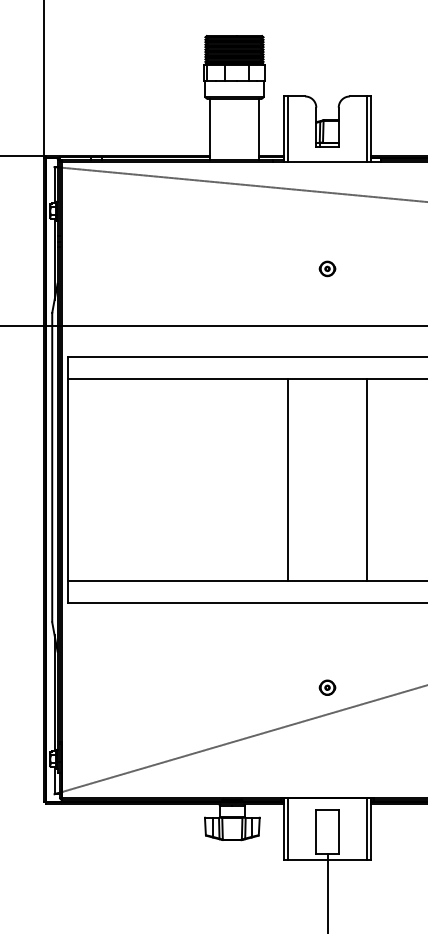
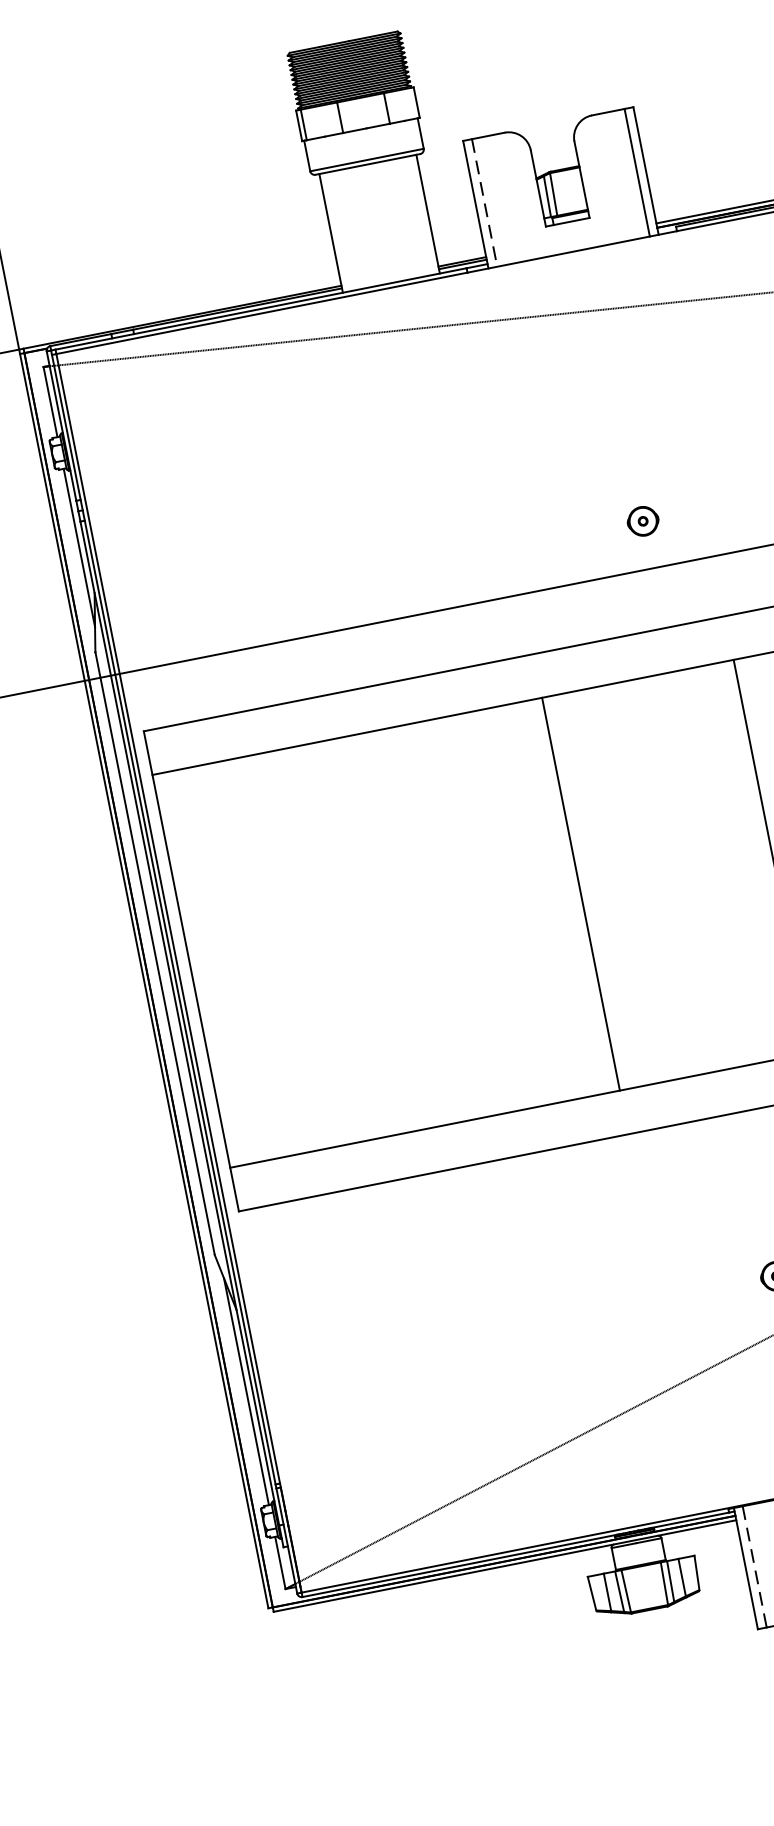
line: (288, 129) -> (484, 203), solid -> dashed
part: (327, 268) -> (642, 520), moved
line: (288, 479) -> (581, 893), moved
line: (288, 829) -> (755, 1567), solid -> dashed

